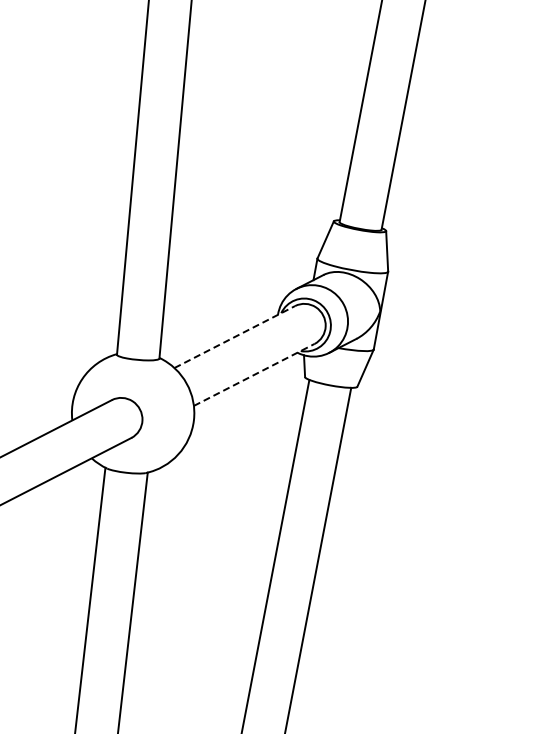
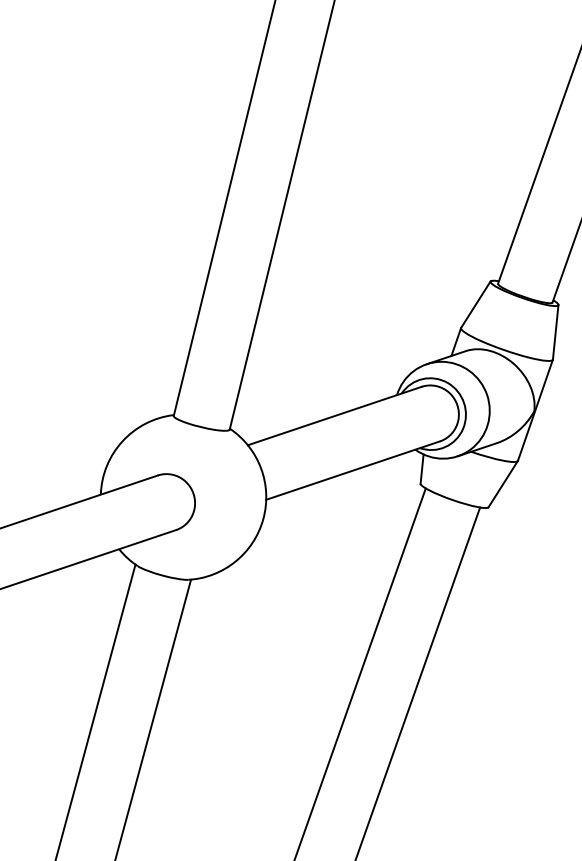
line: (234, 337) -> (334, 416), dashed -> solid
line: (254, 374) -> (353, 470), dashed -> solid

